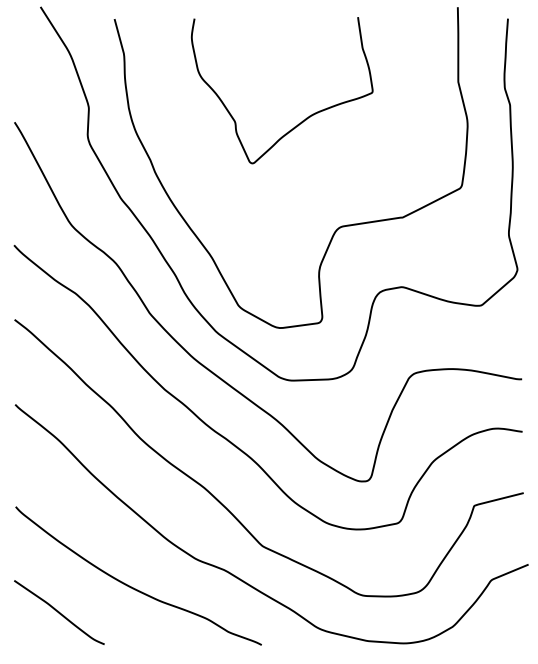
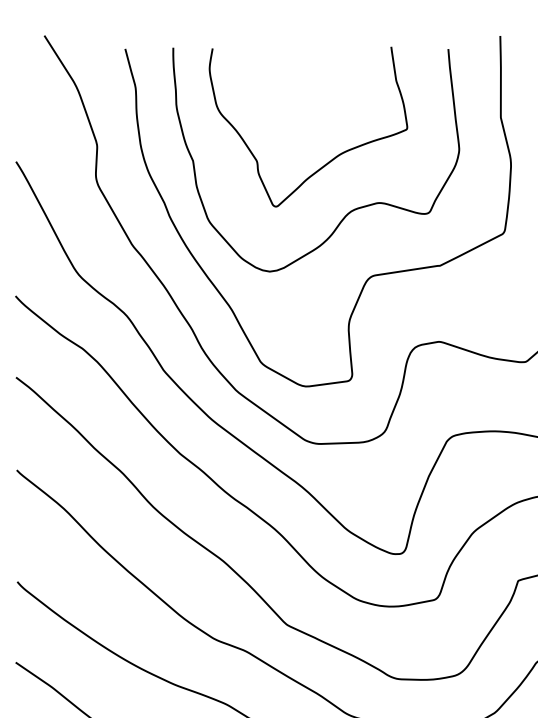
curve: (321, 166) -> (351, 210), added

